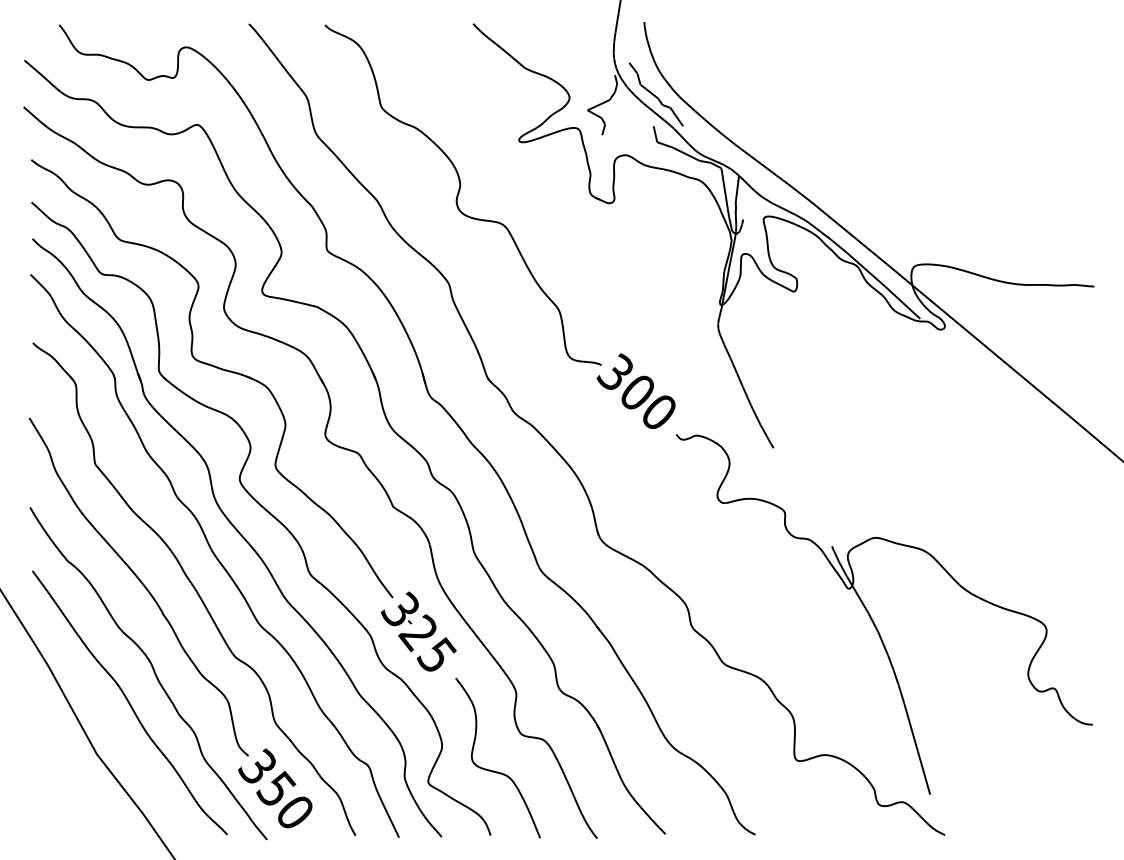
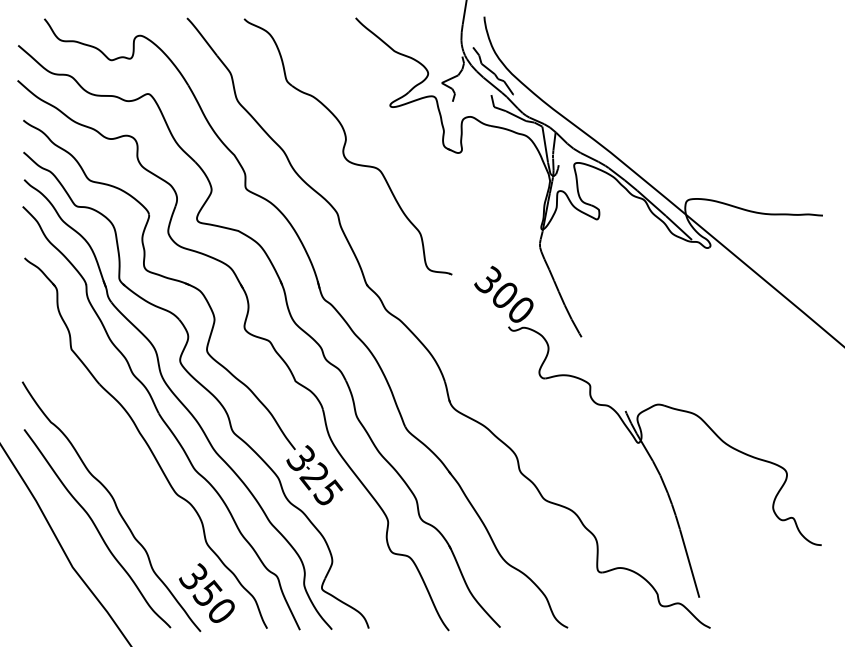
text: (635, 390) -> (503, 293), moved
curve: (142, 585) -> (106, 440), removed
curve: (494, 770) -> (371, 579), removed

